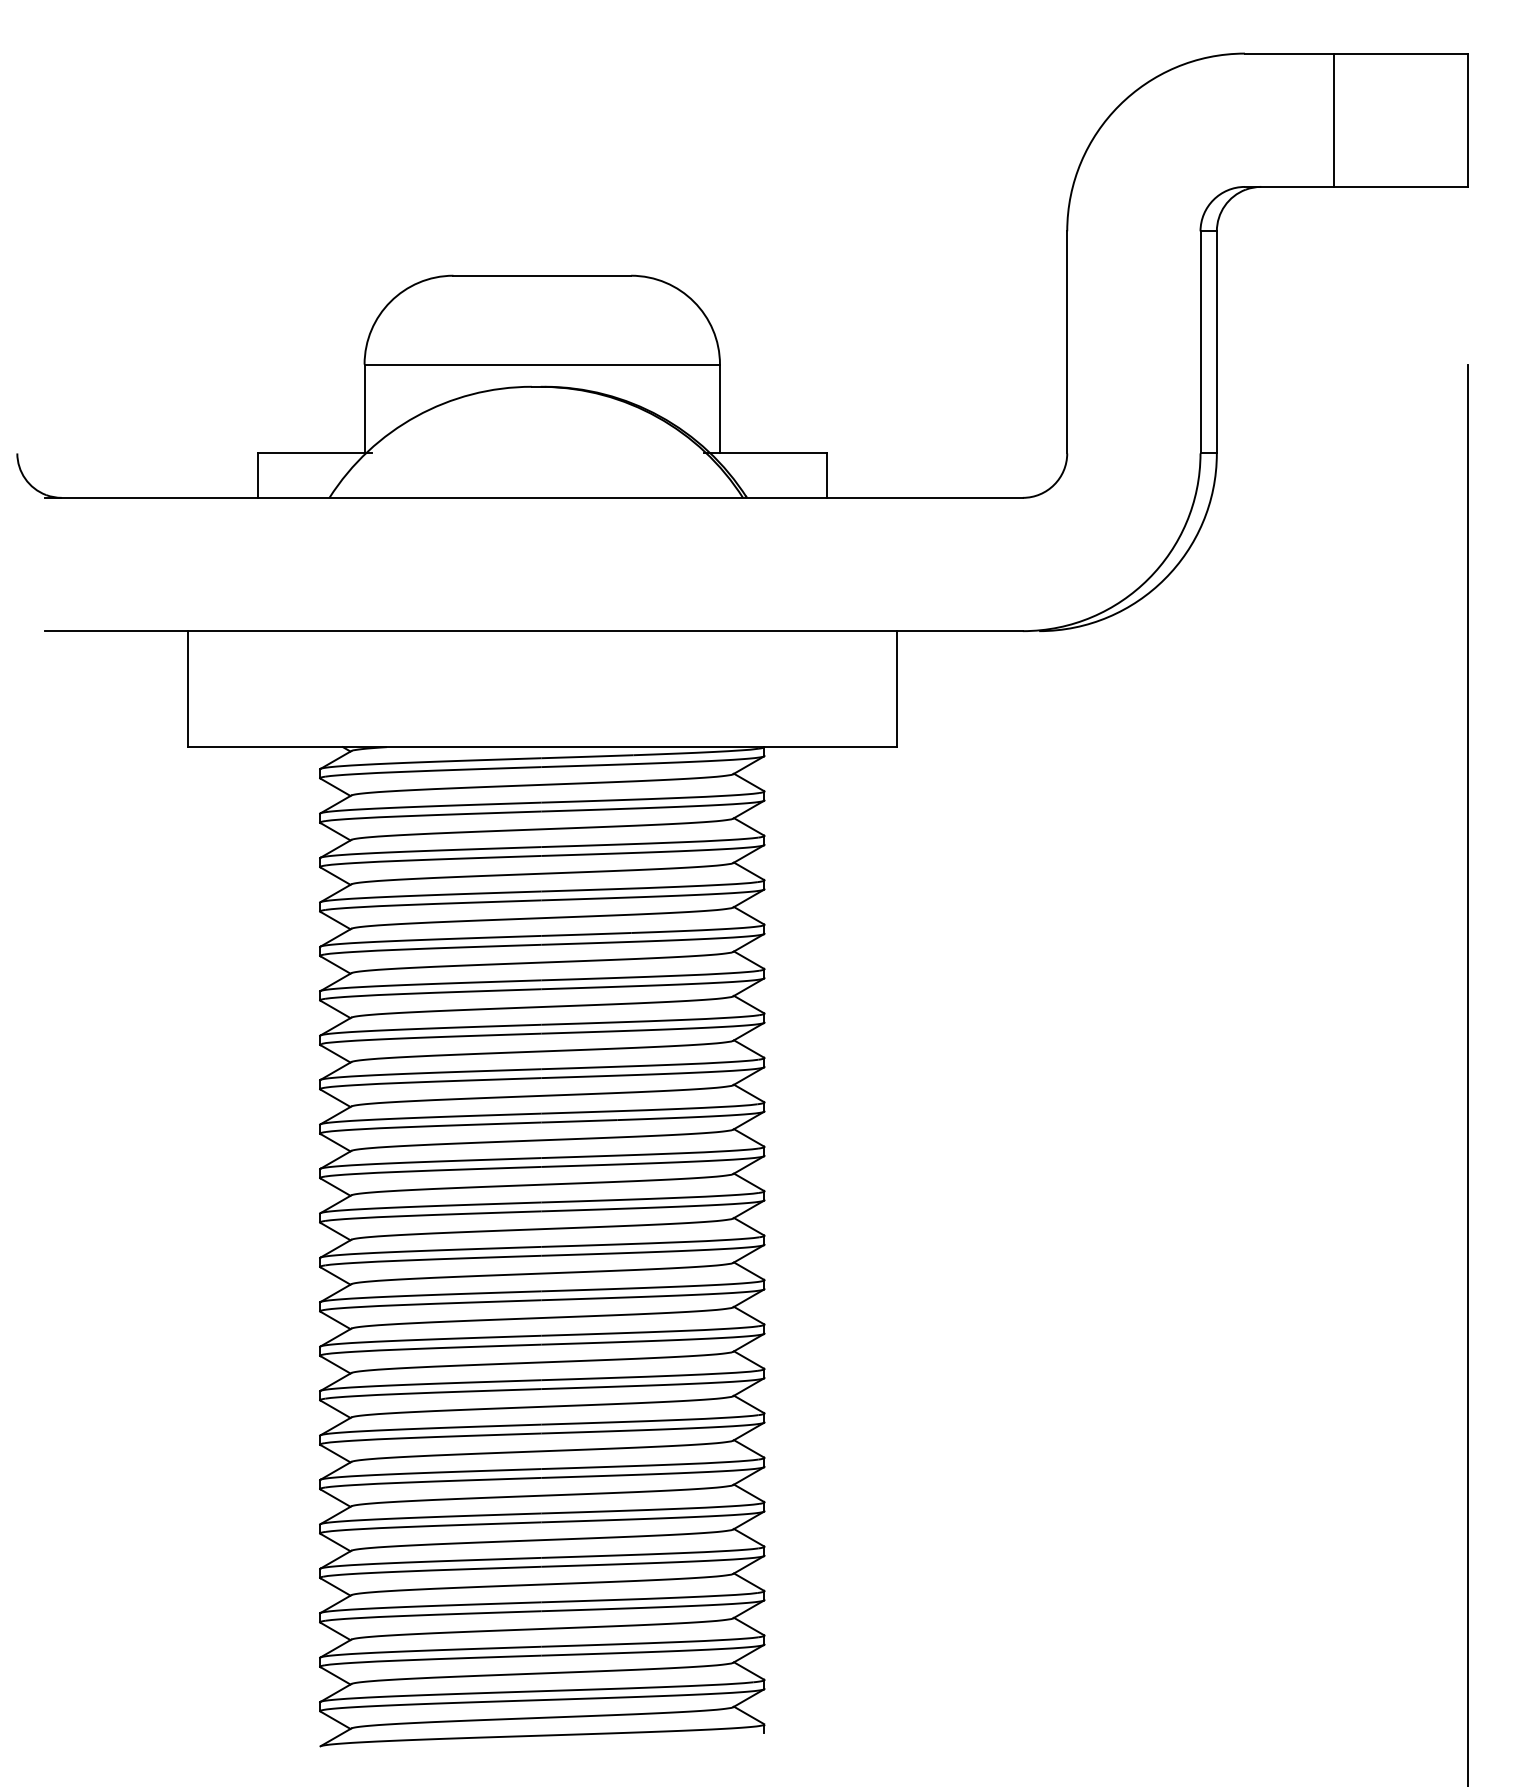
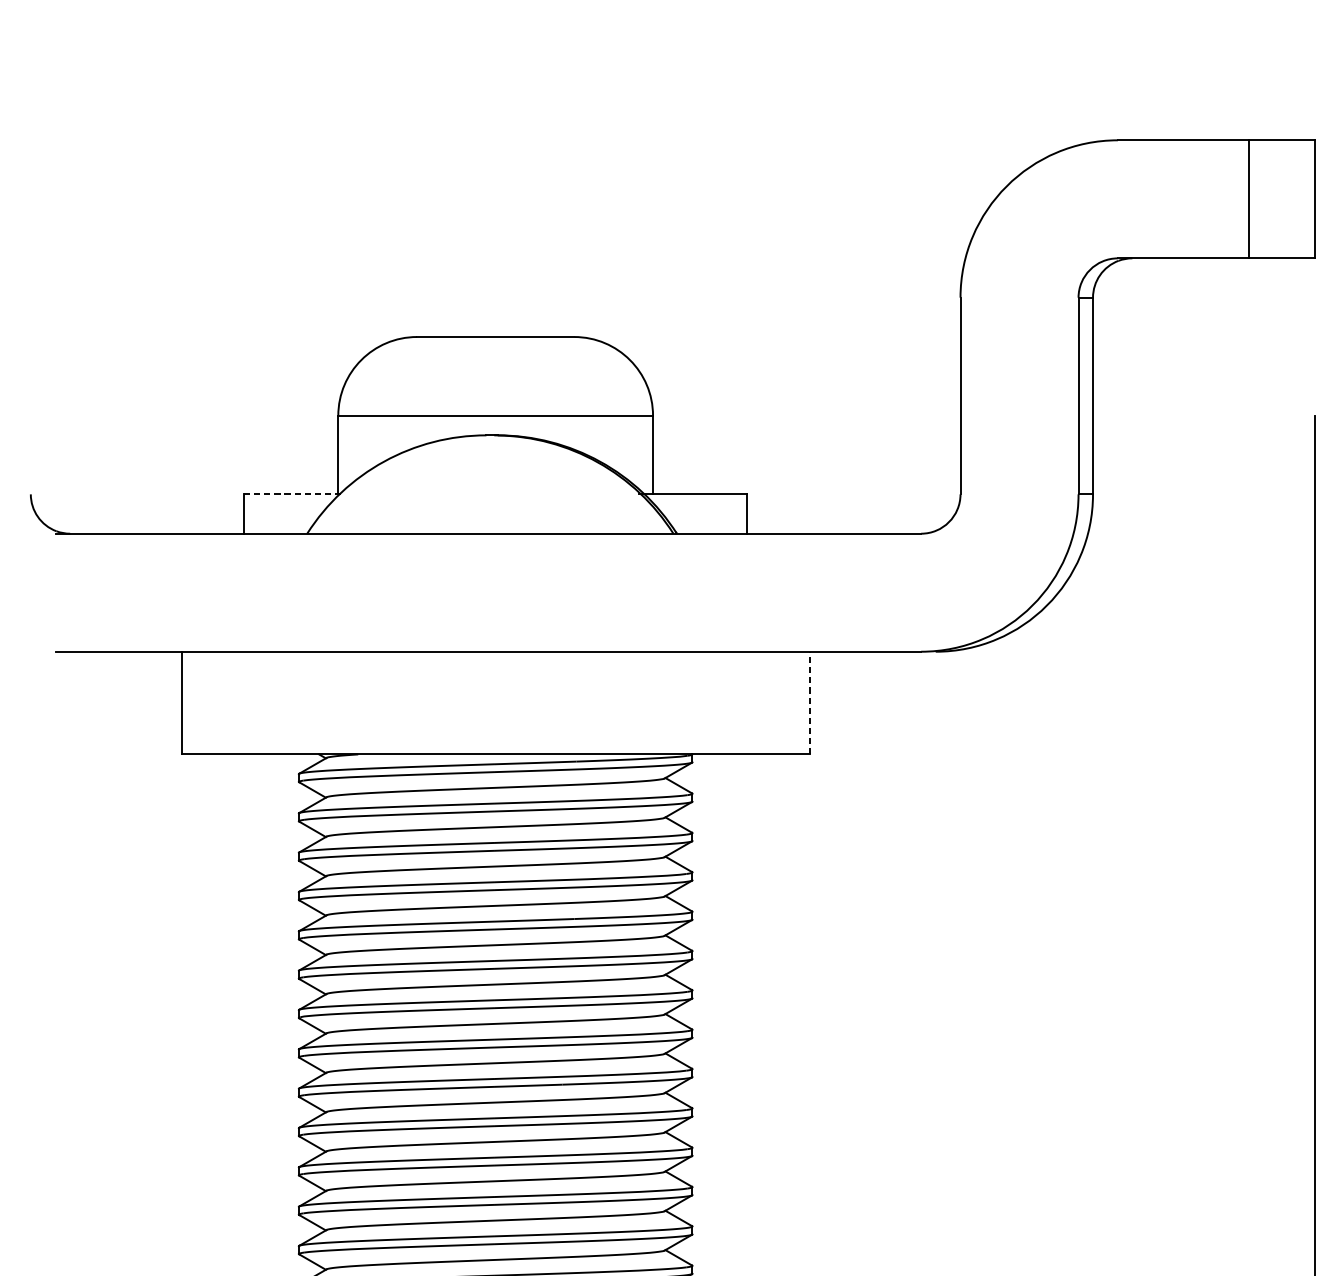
line: (1333, 119) -> (1248, 198), moved
line: (315, 453) -> (294, 494), solid -> dashed
line: (896, 689) -> (809, 703), solid -> dashed

